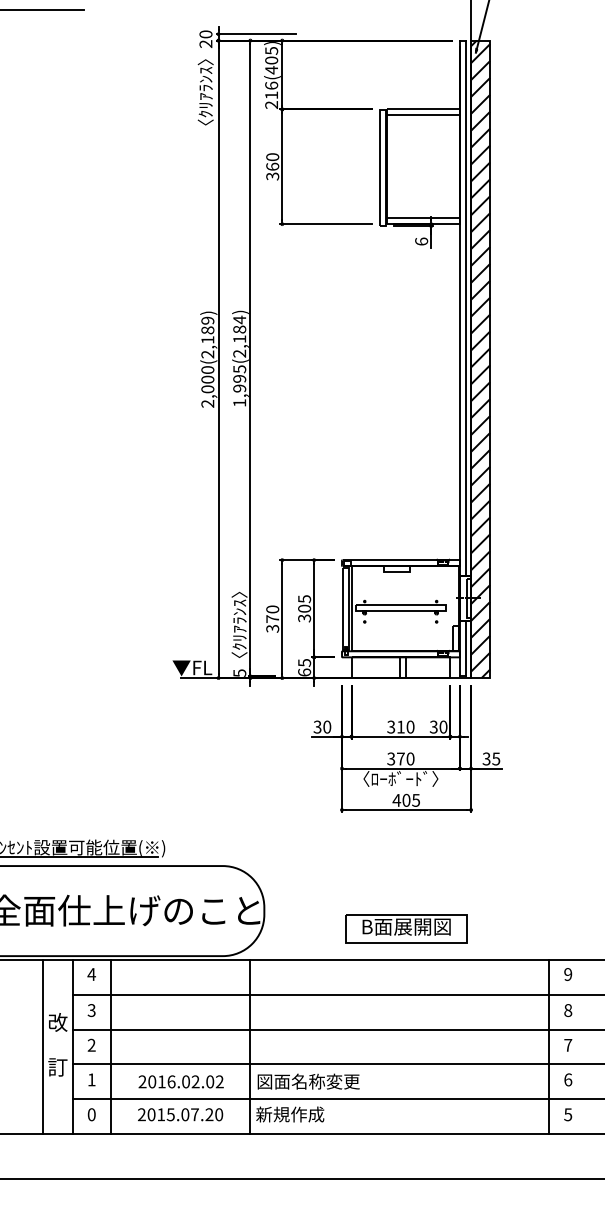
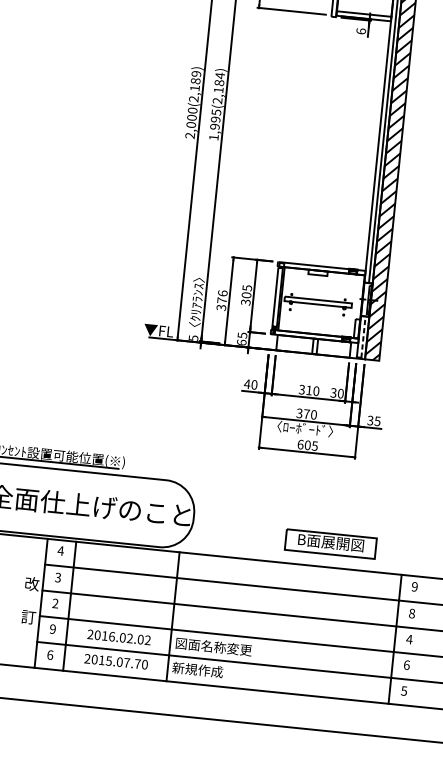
text: (272, 609) -> (222, 293), 370 -> 376
line: (465, 648) -> (363, 336), solid -> dashed
text: (317, 726) -> (247, 383), 30 -> 40
text: (396, 799) -> (300, 443), 405 -> 605
part: (406, 928) -> (330, 543), moved
text: (567, 1045) -> (408, 639), 7 -> 4
line: (43, 1046) -> (19, 600), removed
text: (91, 1079) -> (52, 628), 1 -> 9
text: (91, 1114) -> (50, 654), 0 -> 6
text: (209, 1114) -> (137, 663), 2015.07.20 -> 2015.07.70

